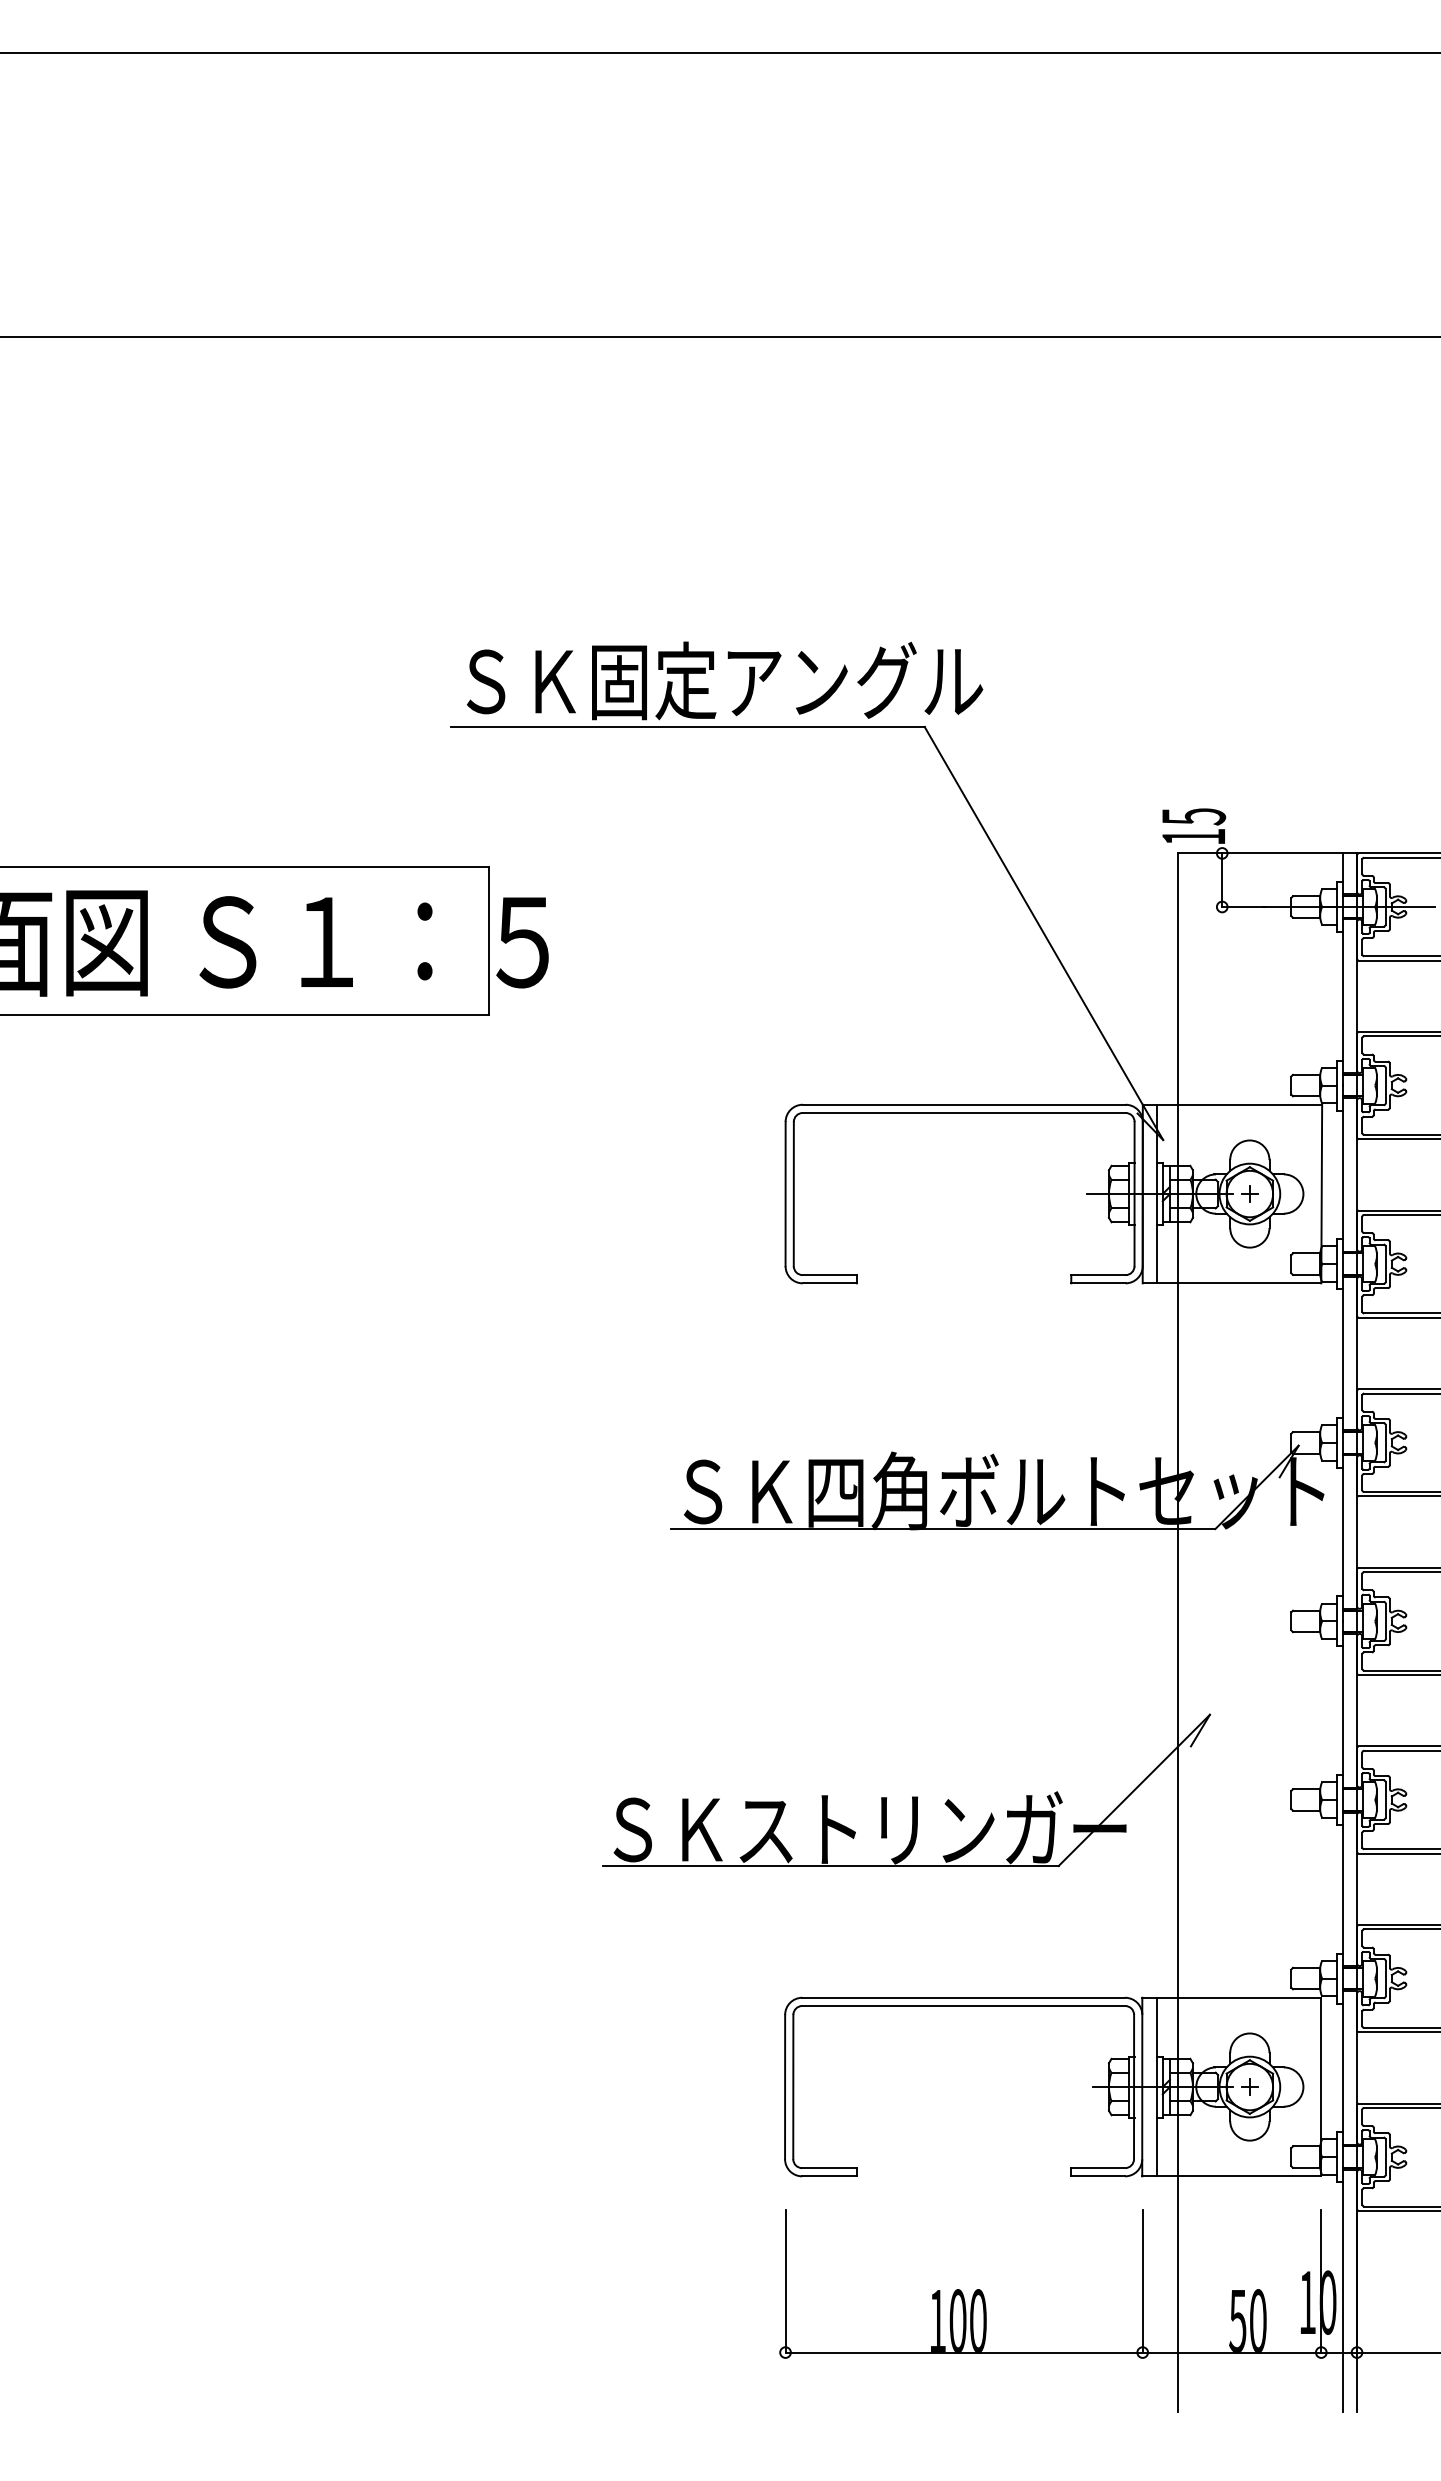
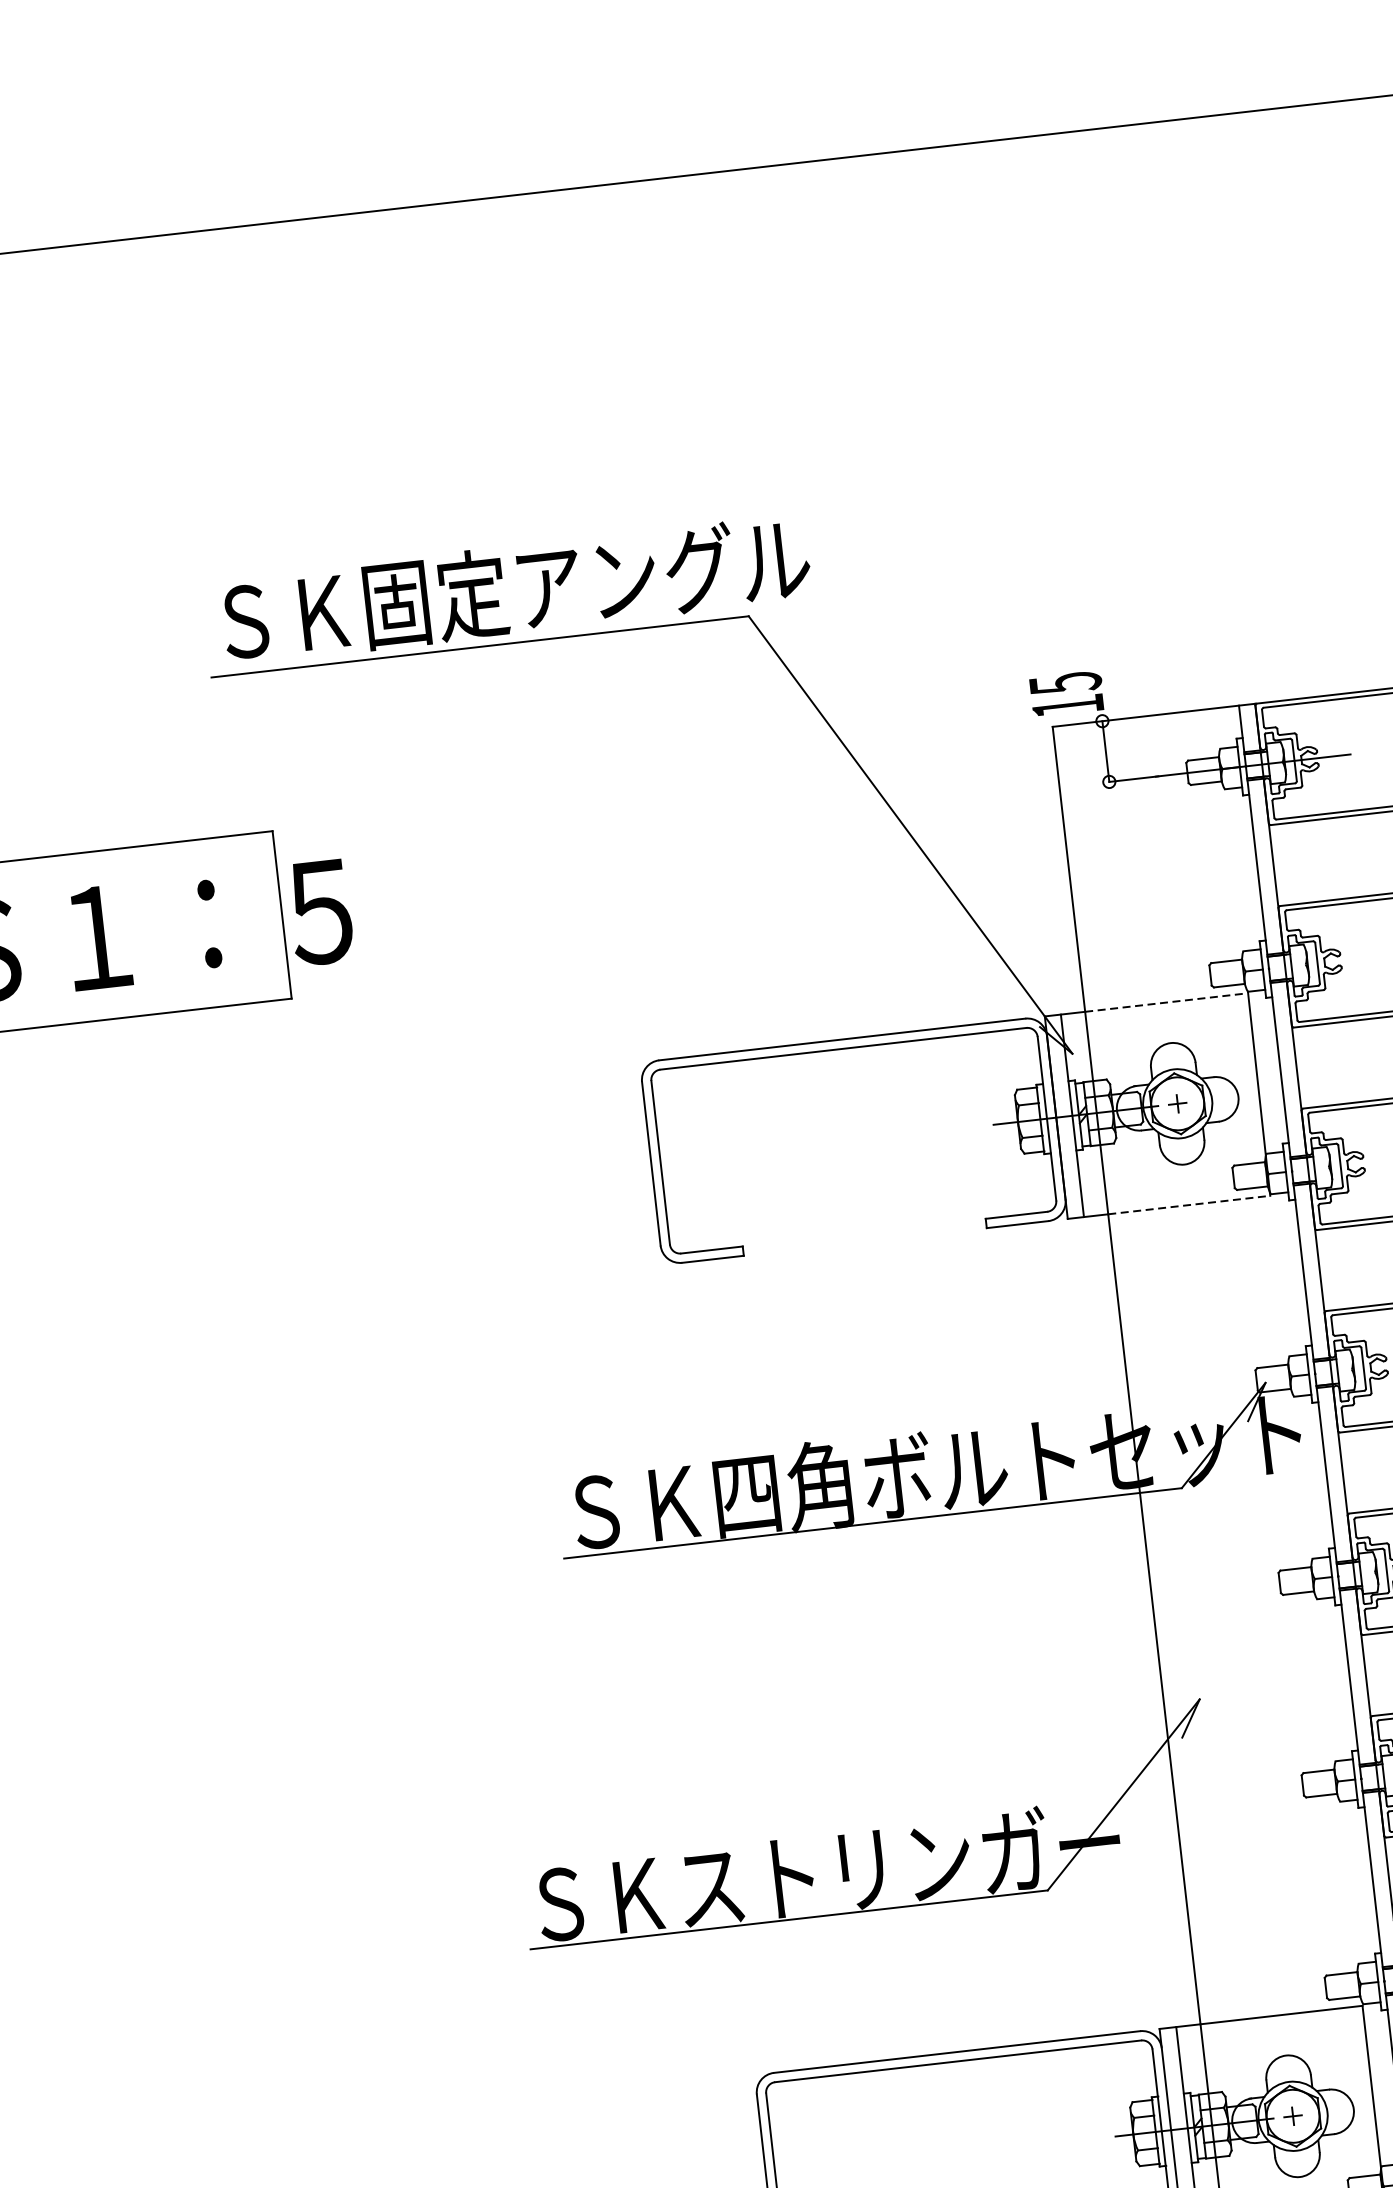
line: (1250, 1104) -> (1166, 1002), solid -> dashed
line: (1250, 1283) -> (1189, 1205), solid -> dashed

